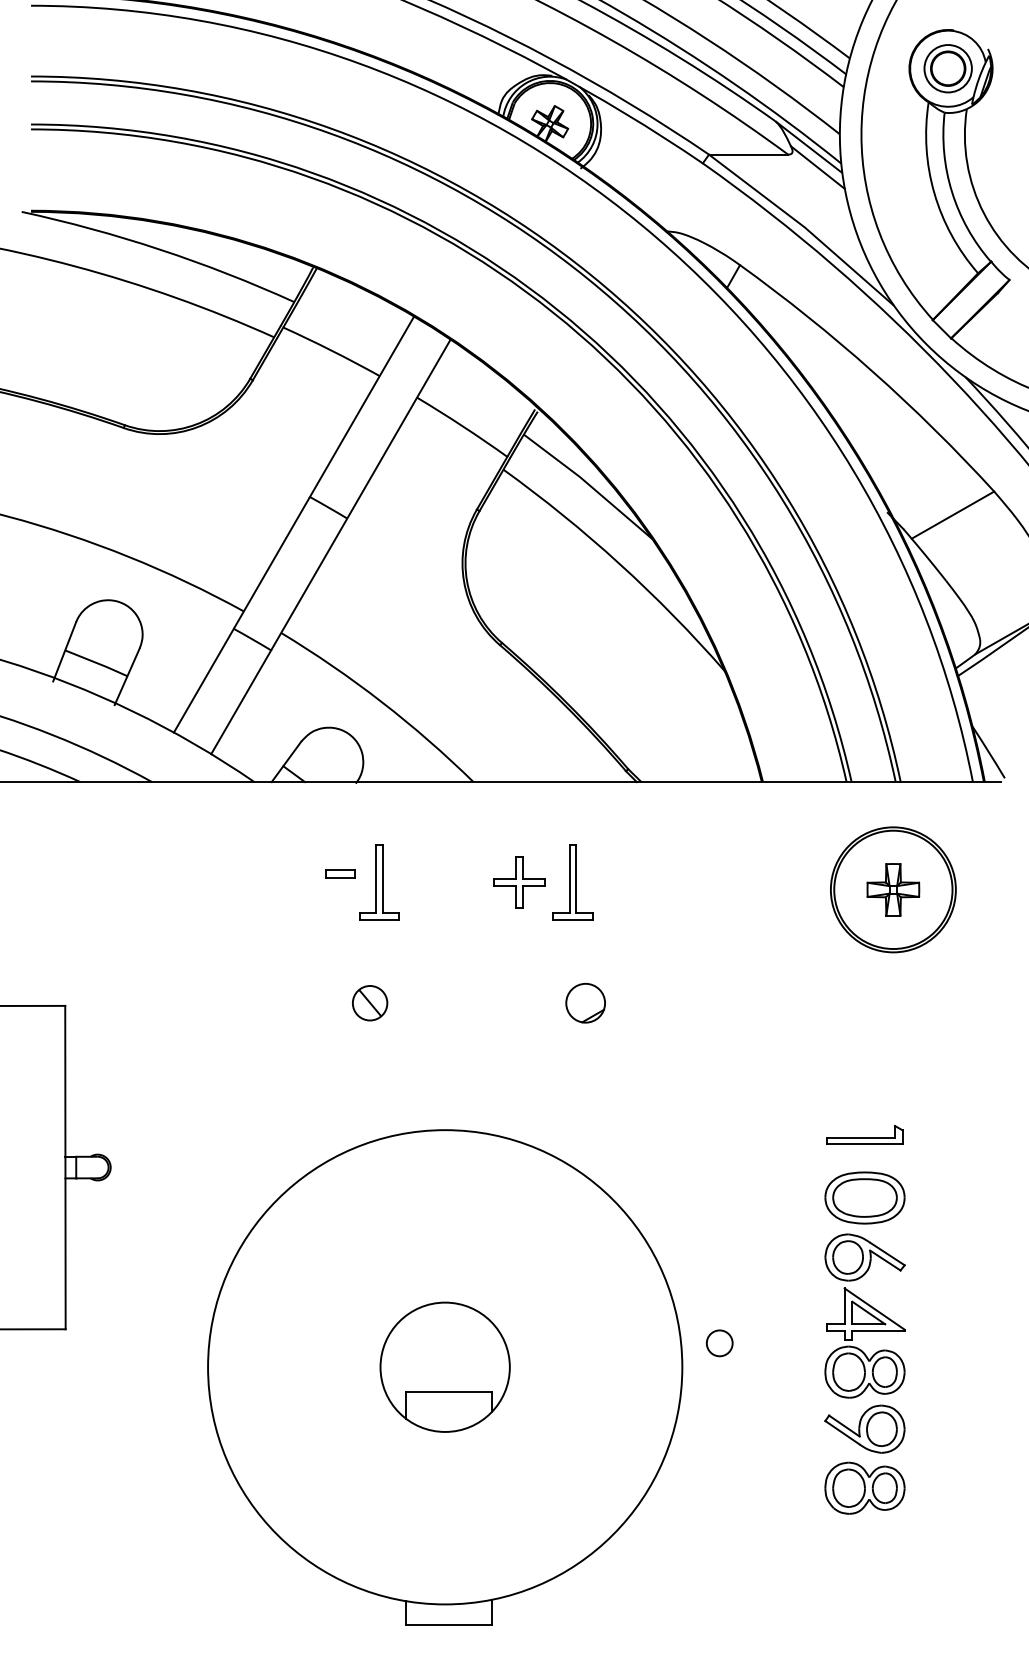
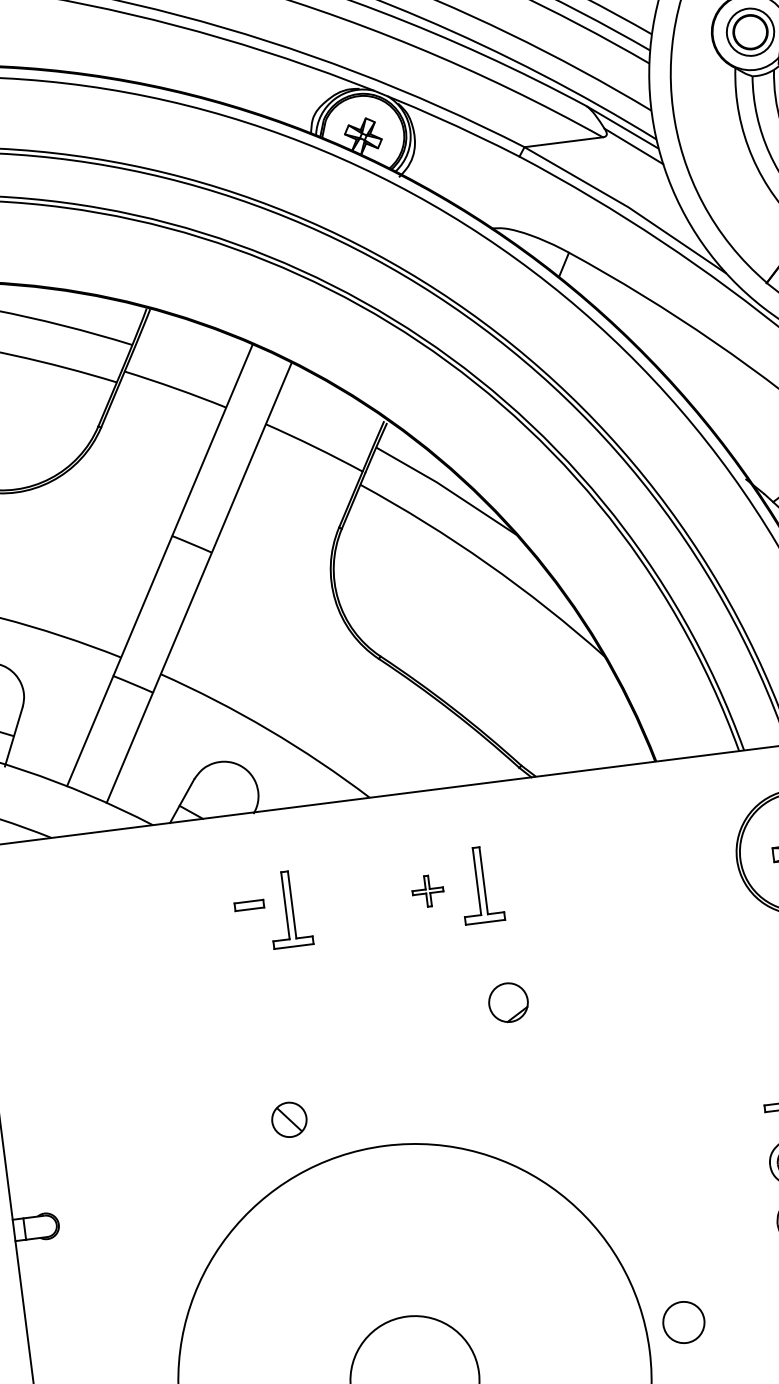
part: (519, 882) -> (427, 891), size x0.6
part: (370, 1003) -> (289, 1120), moved
circle: (719, 1343) -> (683, 1322), size x1.6

